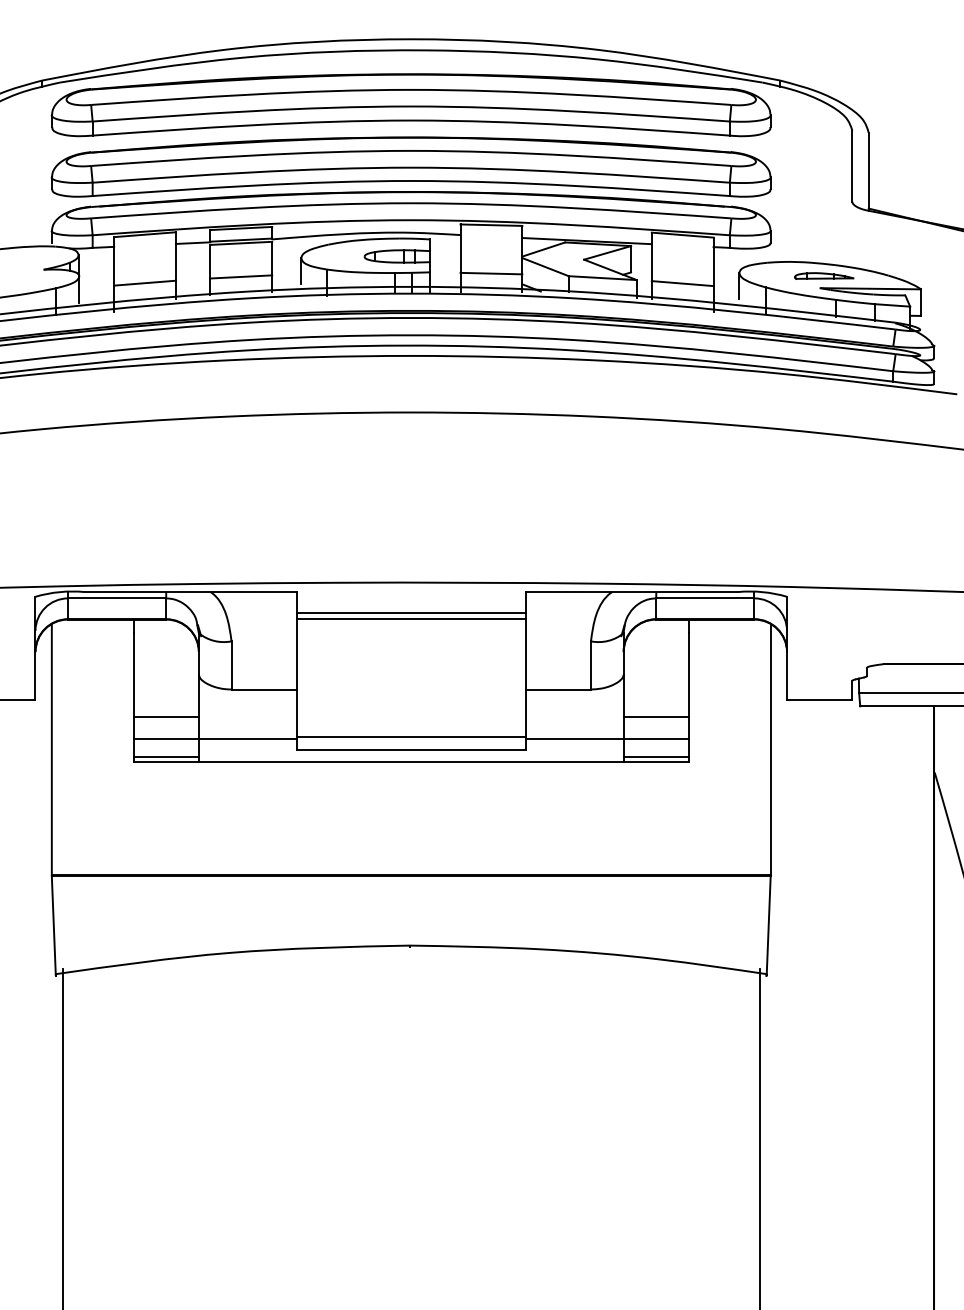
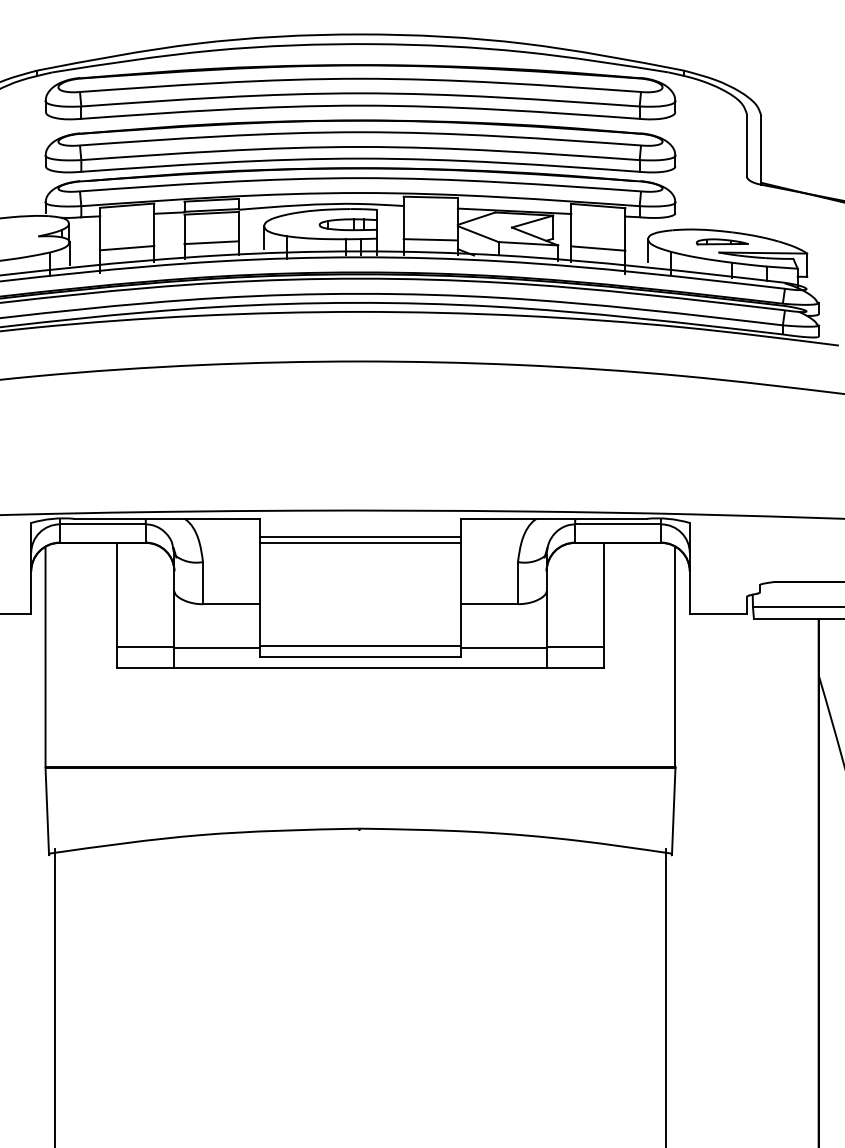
line: (165, 716) -> (145, 627), removed
line: (656, 716) -> (575, 627), removed
line: (165, 757) -> (145, 663), removed
line: (656, 757) -> (575, 663), removed

